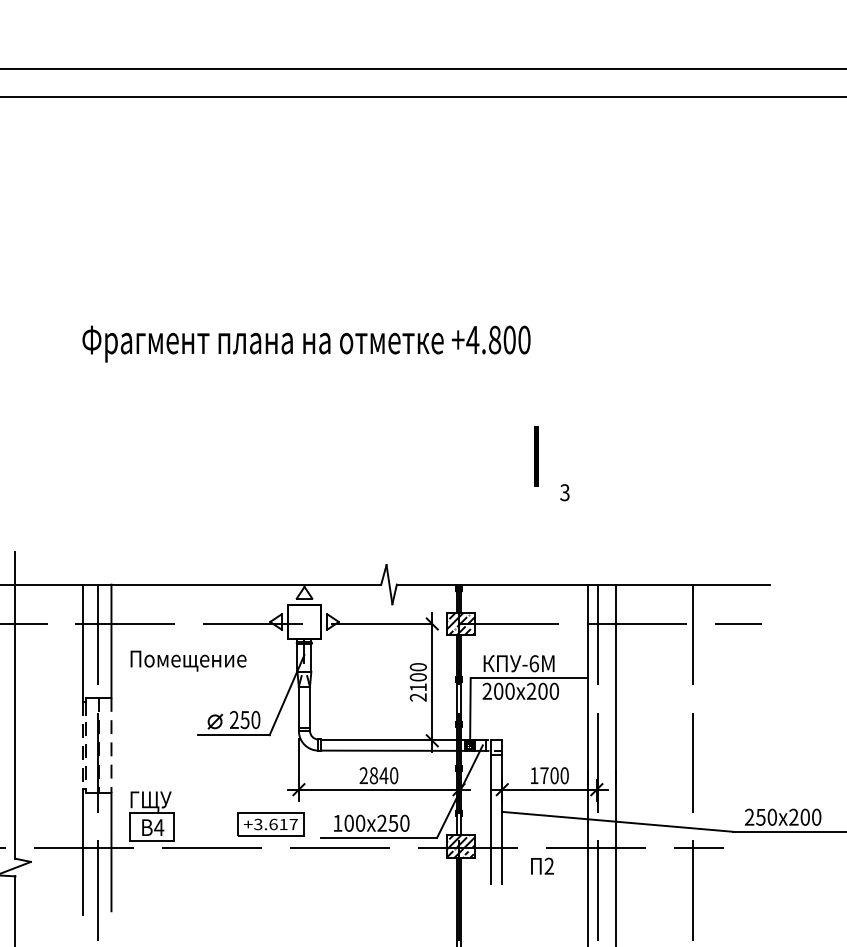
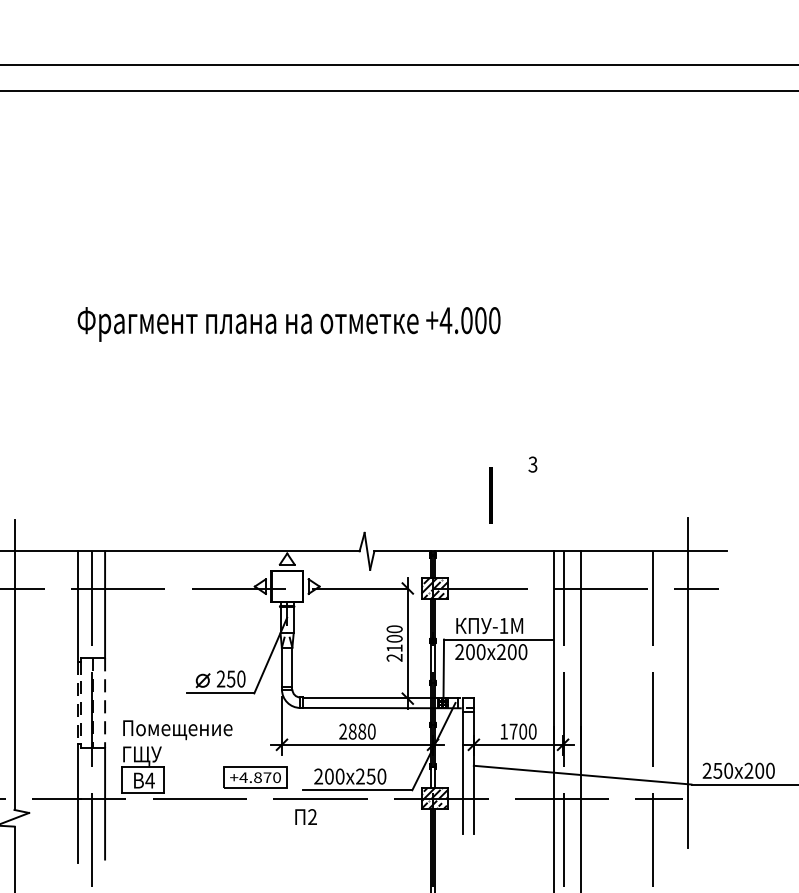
text: (495, 340) -> (467, 321), +4.800 -> +4.000
line: (536, 456) -> (491, 495), moved
text: (188, 660) -> (177, 729), moved
text: (533, 663) -> (503, 625), -6 -> -1
line: (729, 723) -> (688, 682), added
text: (383, 775) -> (361, 731), 2840 -> 2880
text: (337, 822) -> (318, 775), 100 -> 200
text: (275, 824) -> (259, 777), +3.617 -> +4.870
text: (542, 865) -> (306, 816), moved

